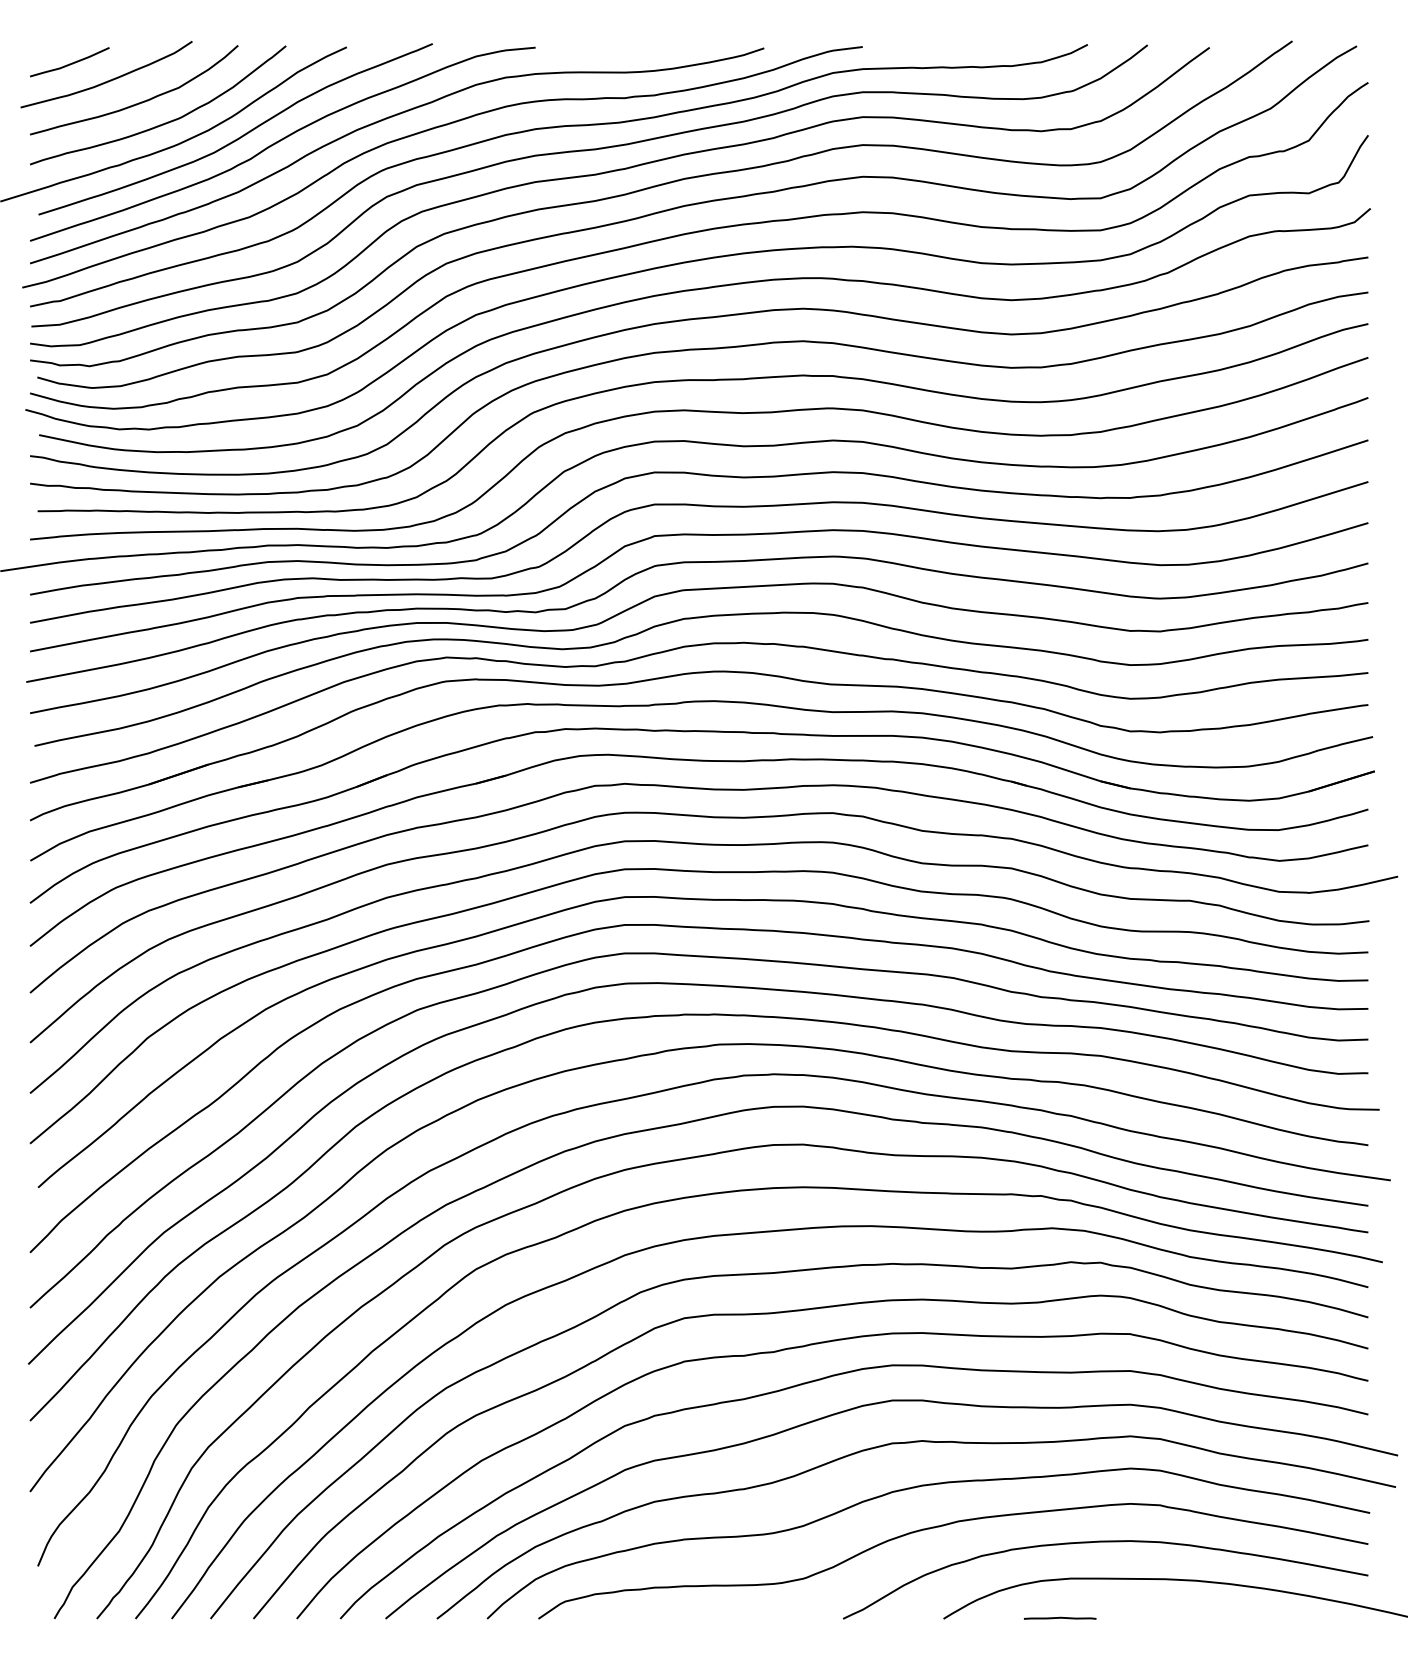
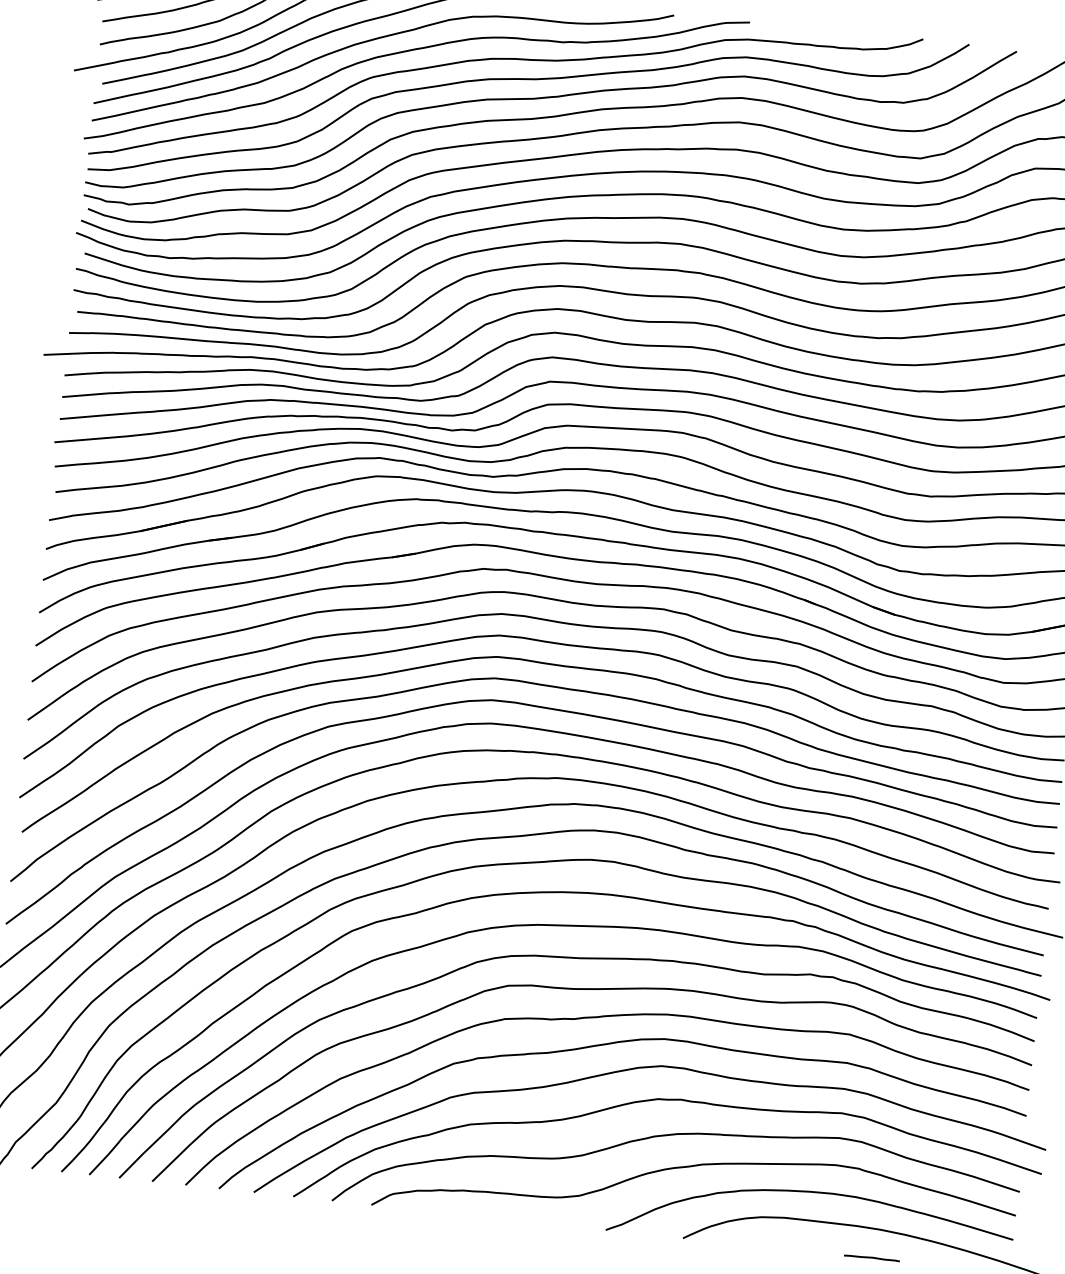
line: (1059, 1617) -> (871, 1257), moved

